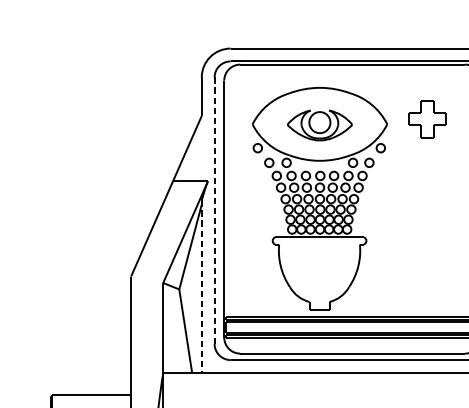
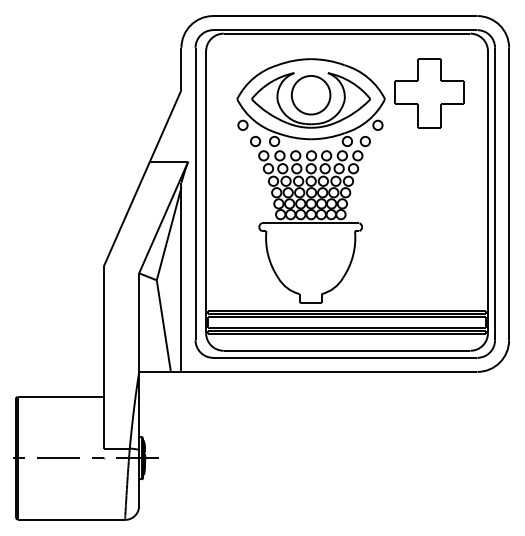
part: (427, 119) -> (429, 93), size x1.67
part: (319, 125) -> (310, 100), size x1.67
line: (214, 211) -> (195, 194), dashed -> solid
line: (201, 286) -> (181, 277), dashed -> solid

